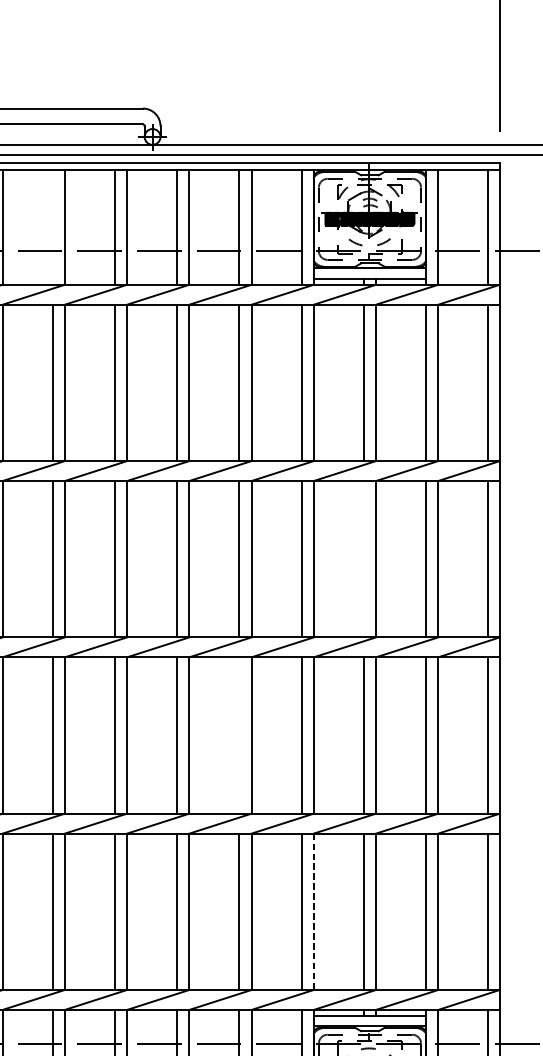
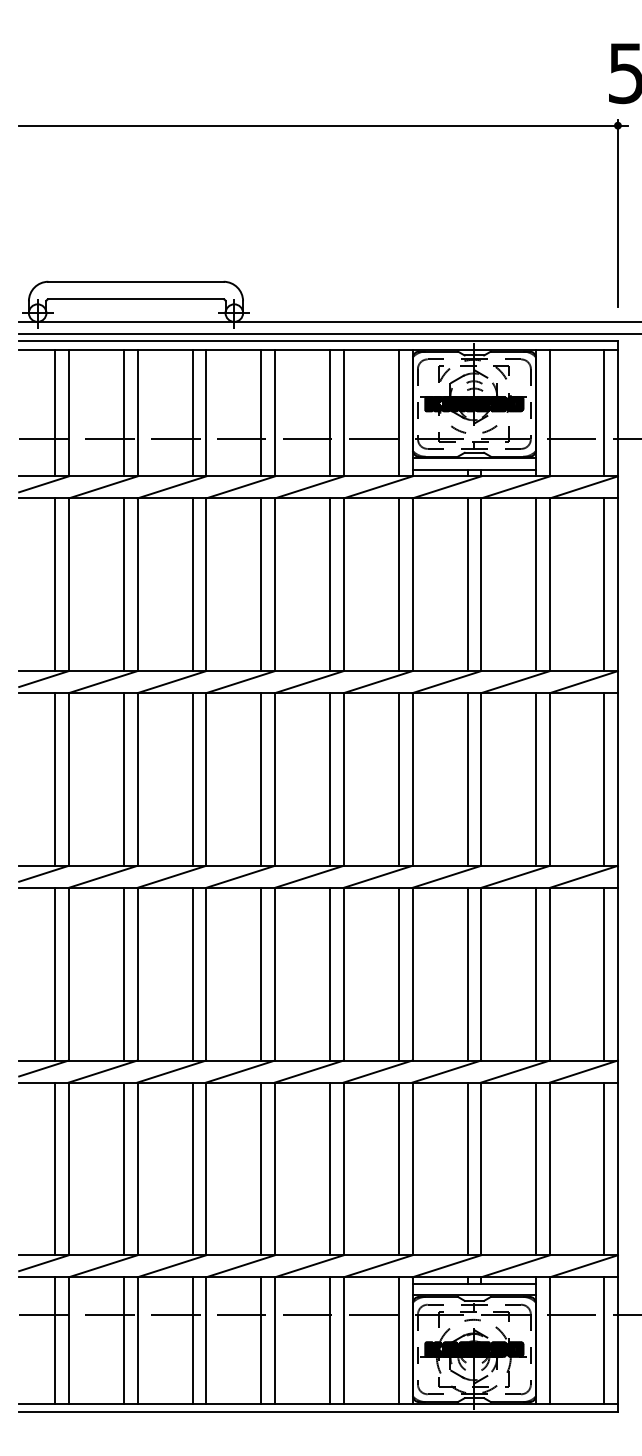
line: (52, 227) -> (123, 413), added
line: (363, 559) -> (467, 779), added
line: (239, 734) -> (330, 973), added
line: (313, 912) -> (412, 1169), dashed -> solid

